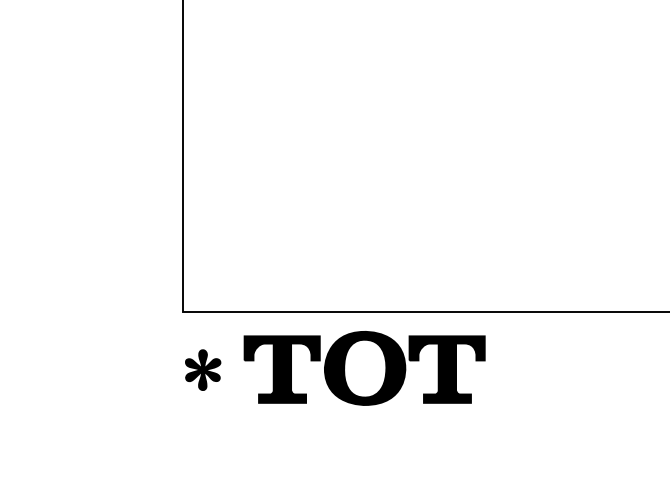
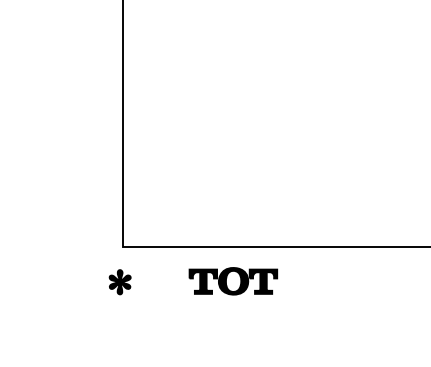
part: (364, 368) -> (233, 281), size x0.6
part: (202, 370) -> (119, 282), moved

